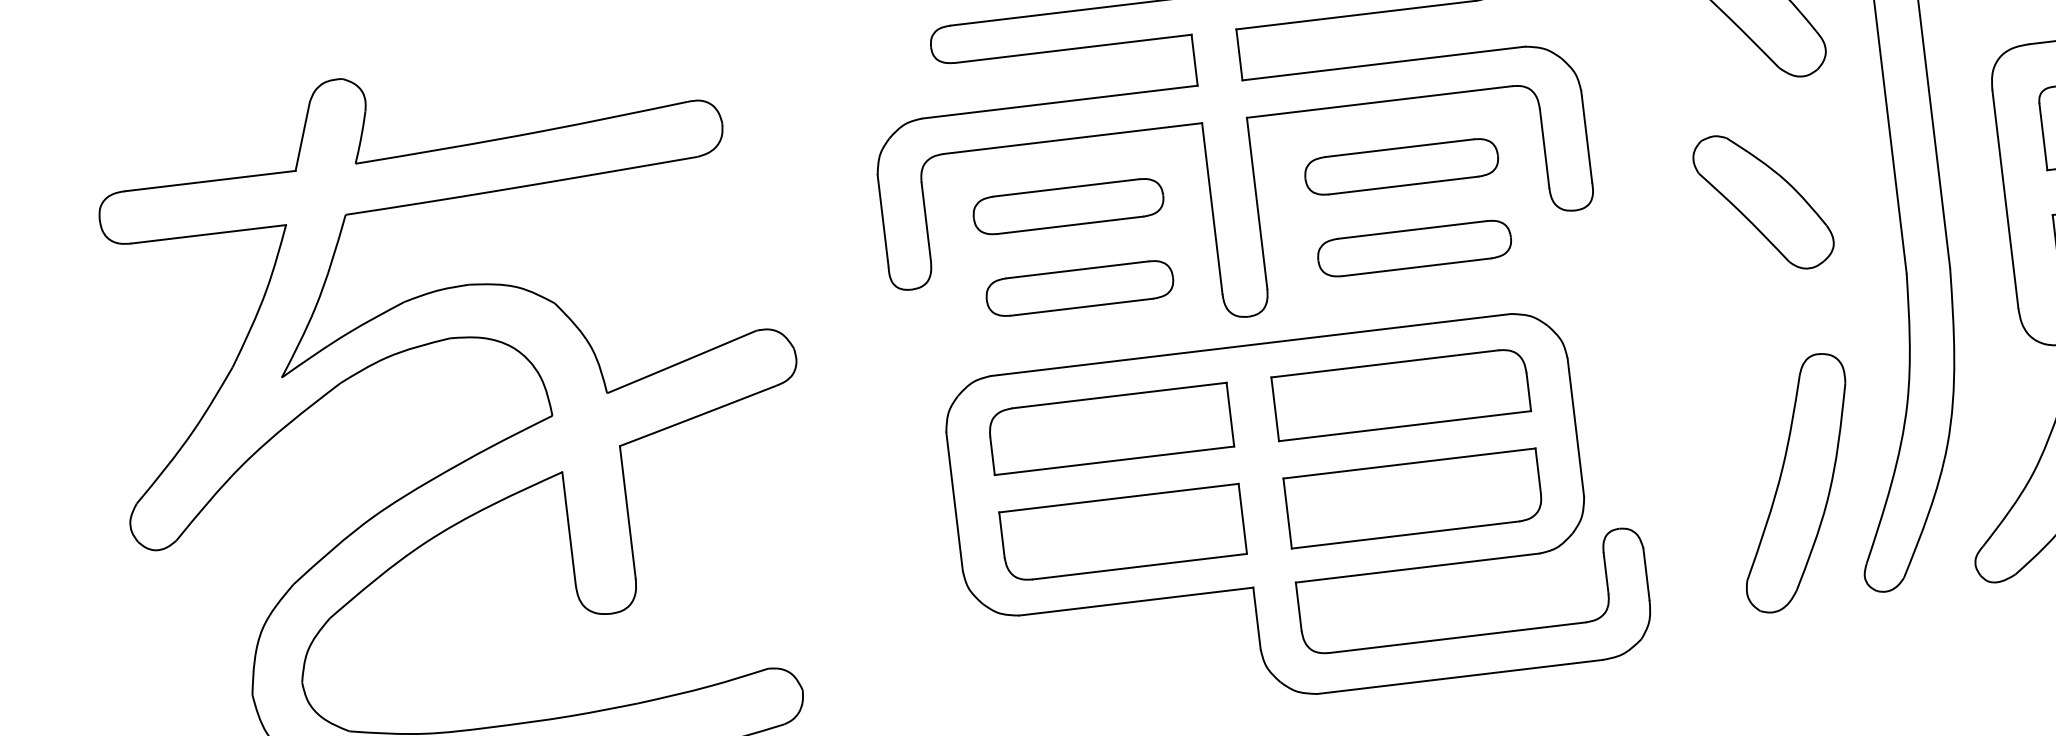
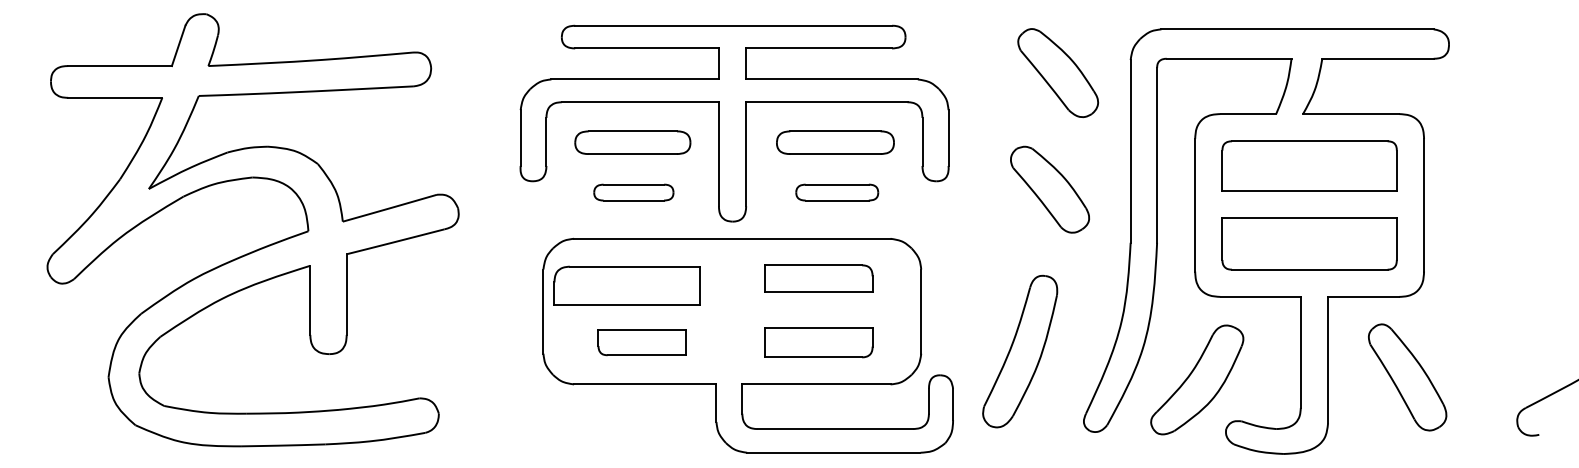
part: (1413, 248) -> (836, 192), size x0.7
part: (1079, 288) -> (633, 192), size x0.7
part: (1400, 393) -> (818, 278), size x0.7
part: (1109, 428) -> (626, 285), moved
part: (1796, 483) -> (1020, 351), moved
part: (1412, 498) -> (818, 342), size x0.7
part: (1121, 533) -> (641, 342), size x0.6

